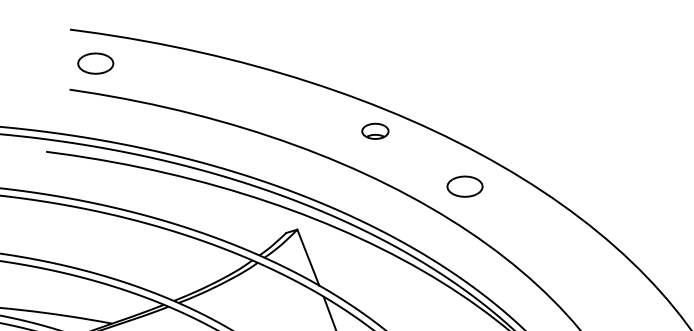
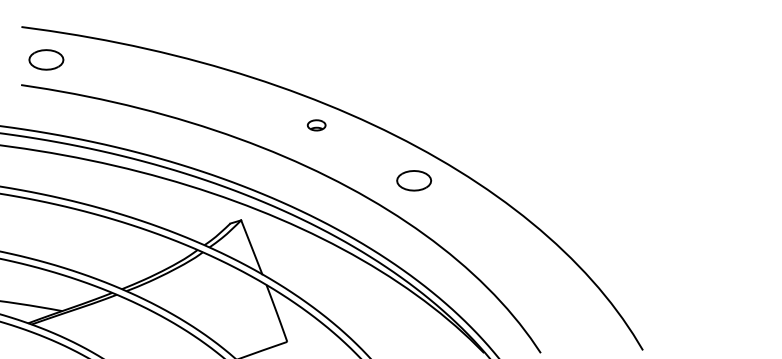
part: (375, 131) -> (316, 125), size x0.7
part: (465, 186) -> (414, 180), moved

